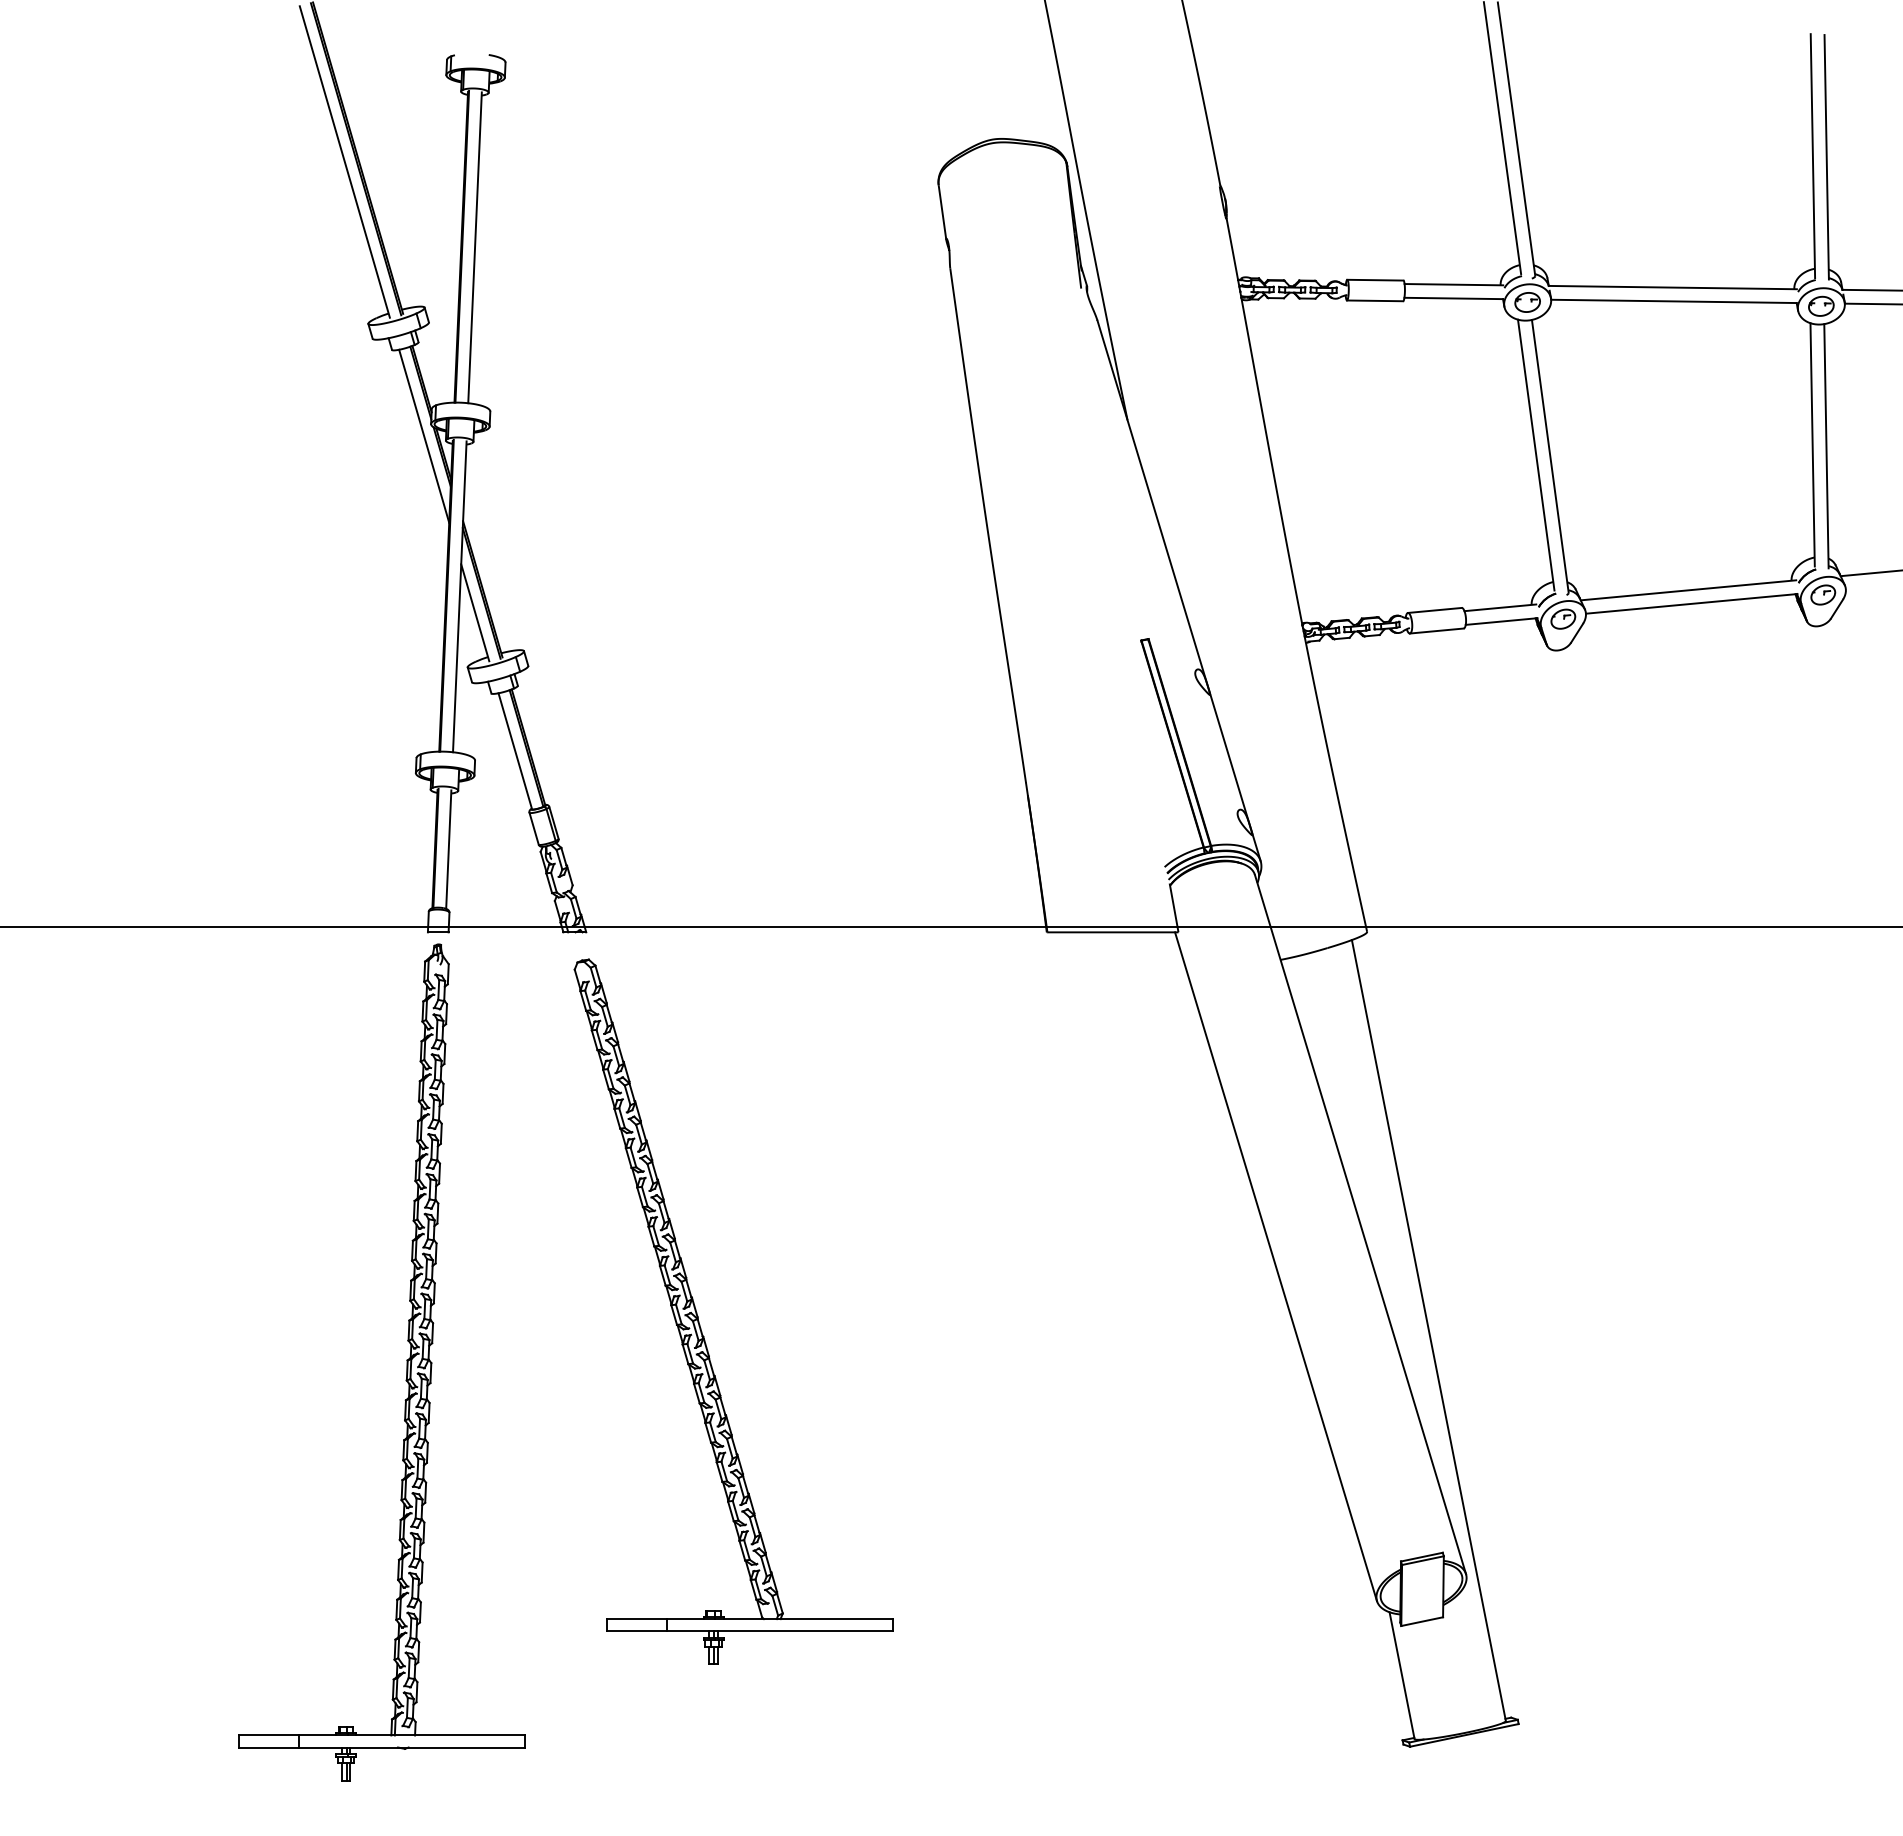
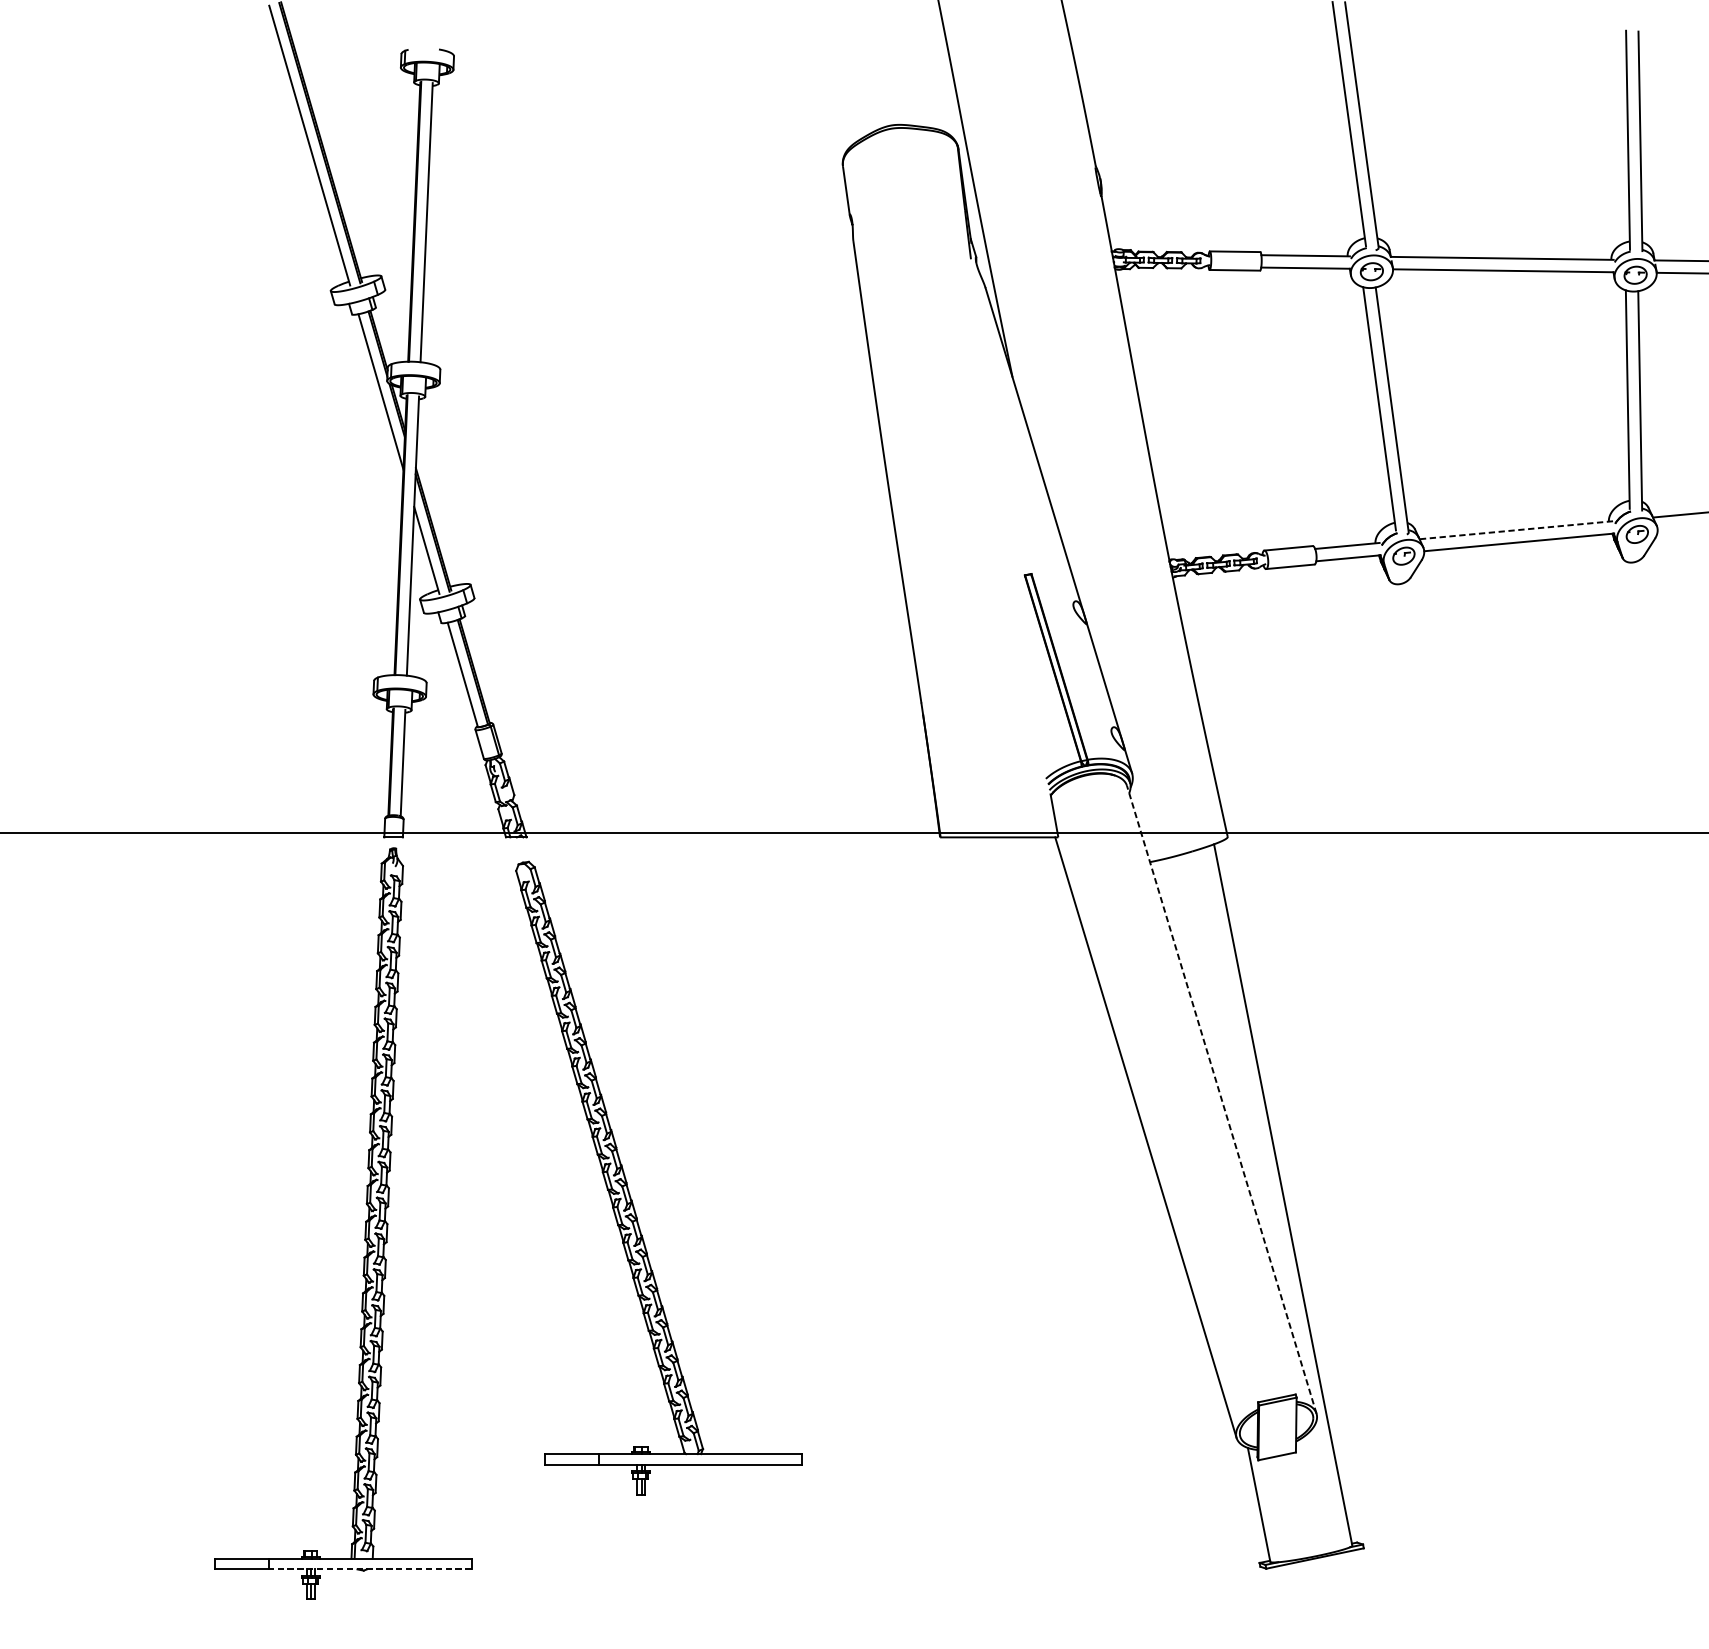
line: (1687, 590) -> (1515, 530), solid -> dashed
line: (1360, 1224) -> (1221, 1099), solid -> dashed
line: (412, 1747) -> (370, 1569), solid -> dashed

